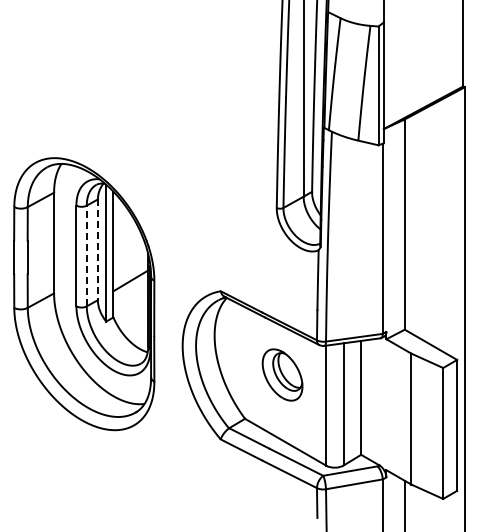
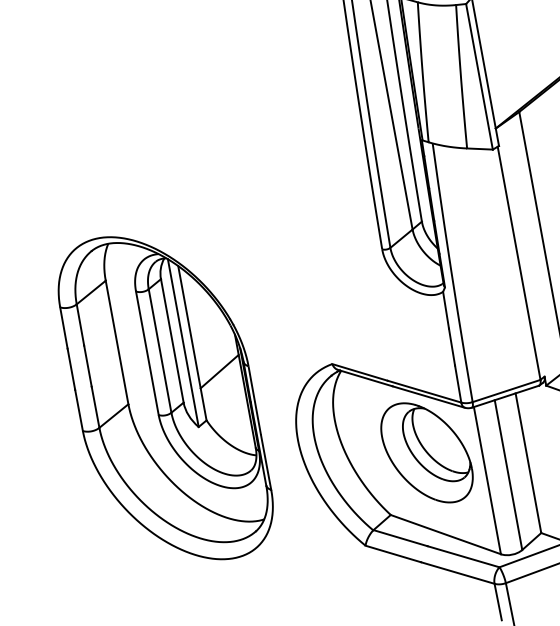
line: (97, 250) -> (171, 341), dashed -> solid
line: (86, 255) -> (159, 350), dashed -> solid
part: (282, 374) -> (426, 452), size x1.67

